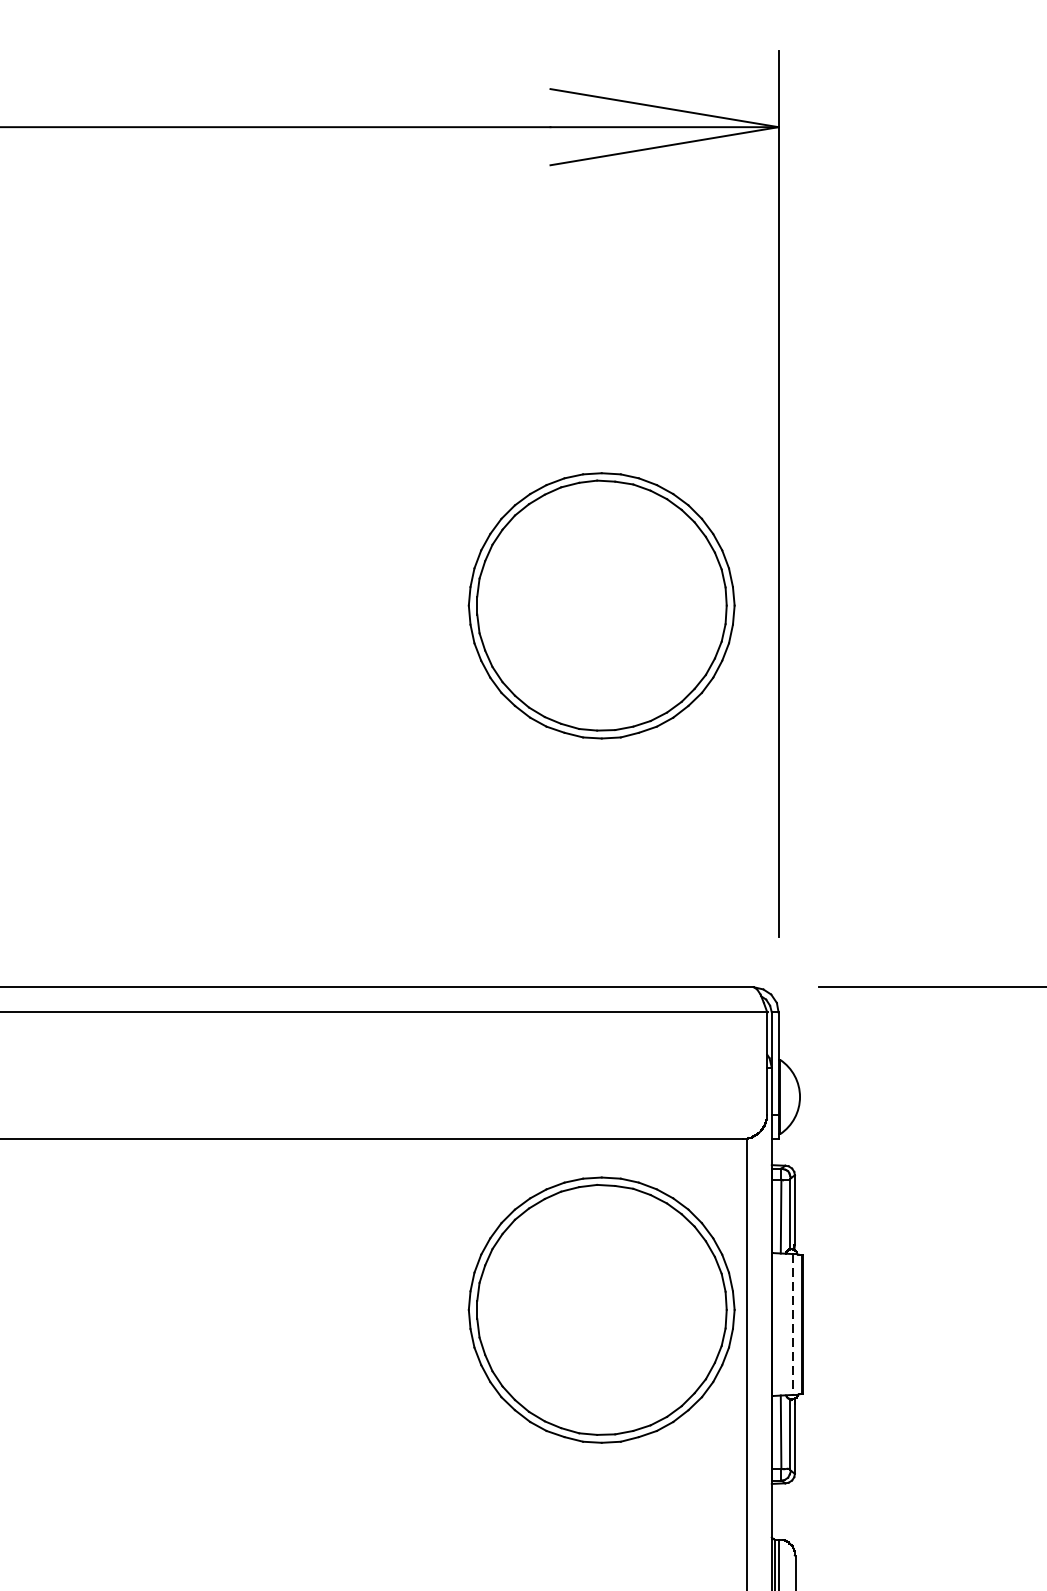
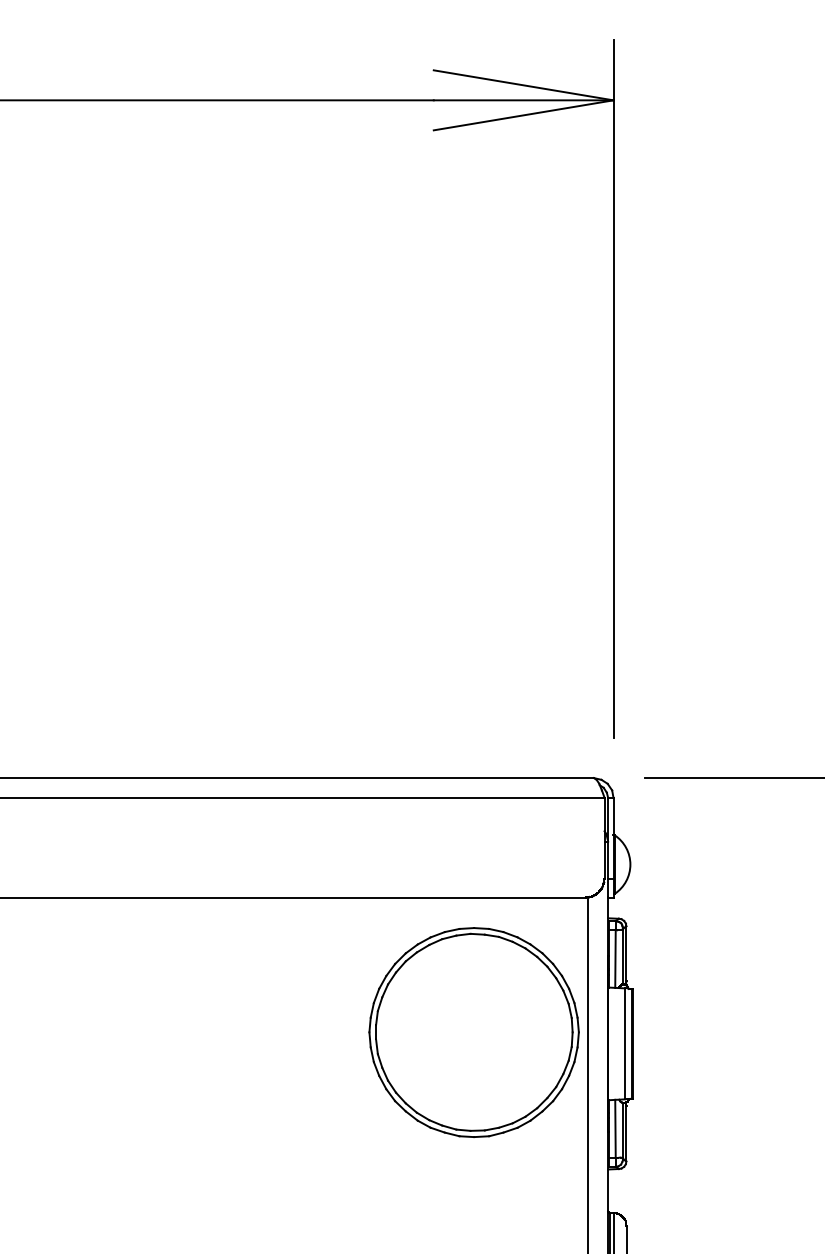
part: (600, 605) -> (473, 477), removed
line: (793, 1324) -> (625, 1043), dashed -> solid

